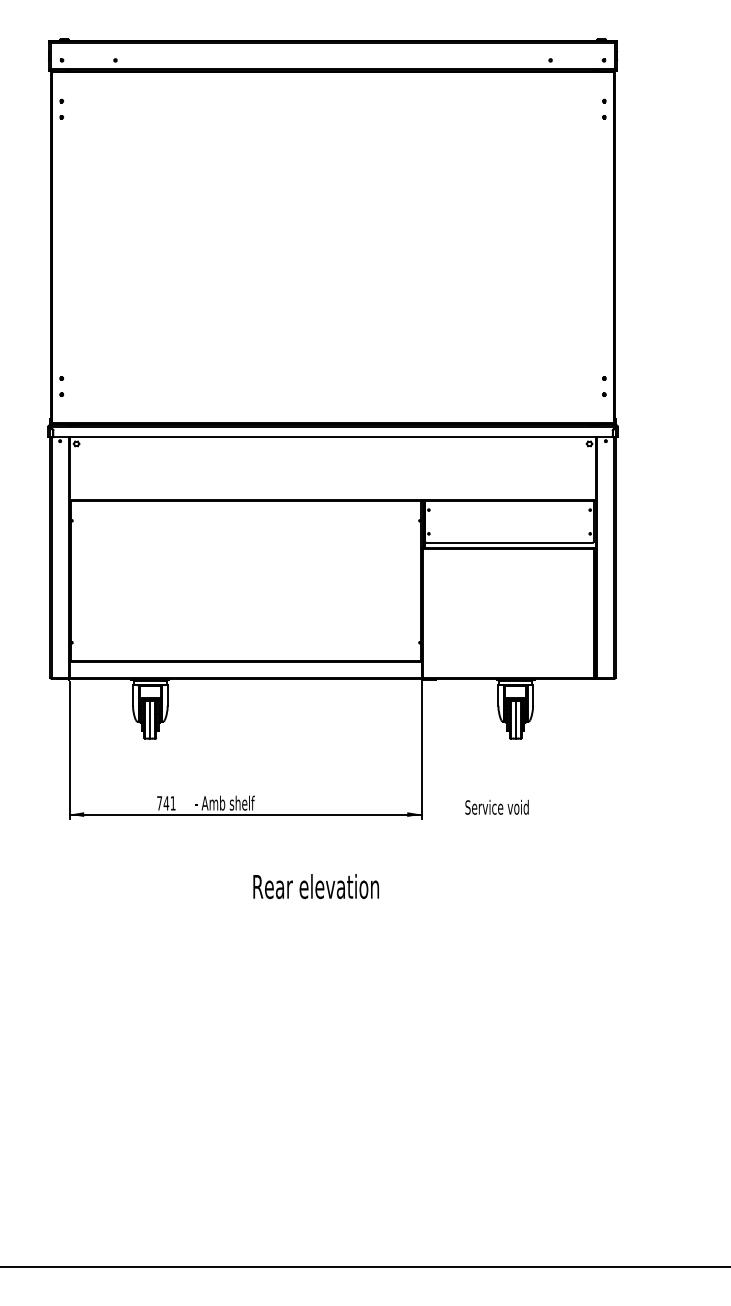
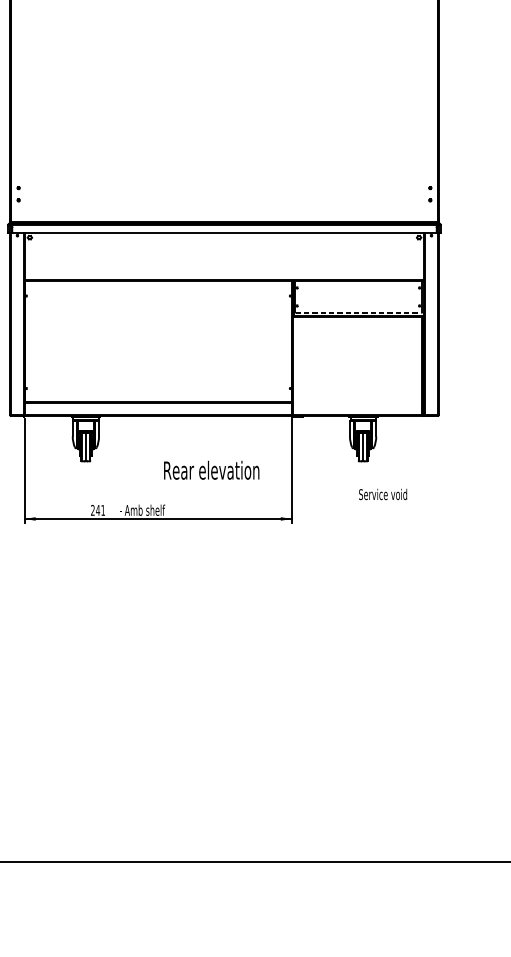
line: (509, 543) -> (358, 313), solid -> dashed
text: (159, 803) -> (92, 510), 741 -> 241
text: (496, 806) -> (382, 493), moved
text: (315, 886) -> (211, 470), moved

